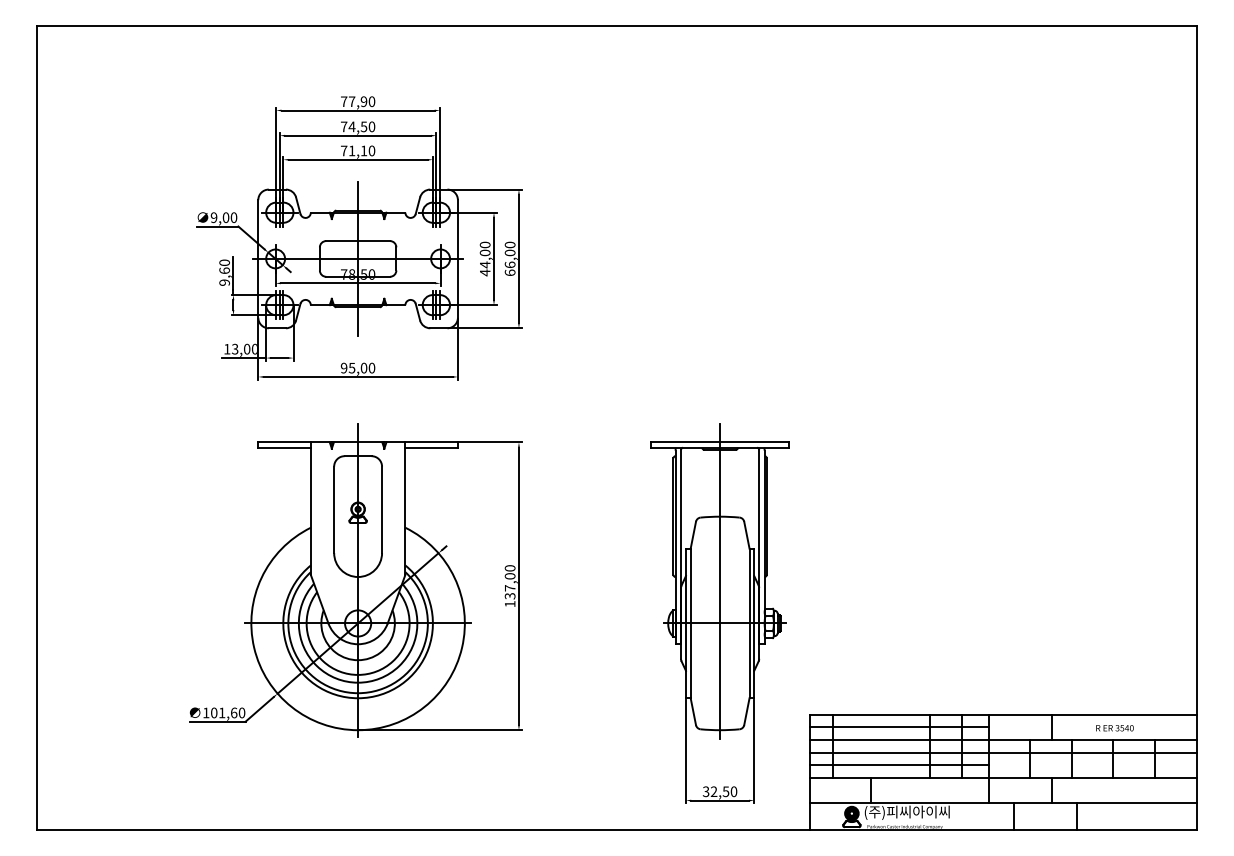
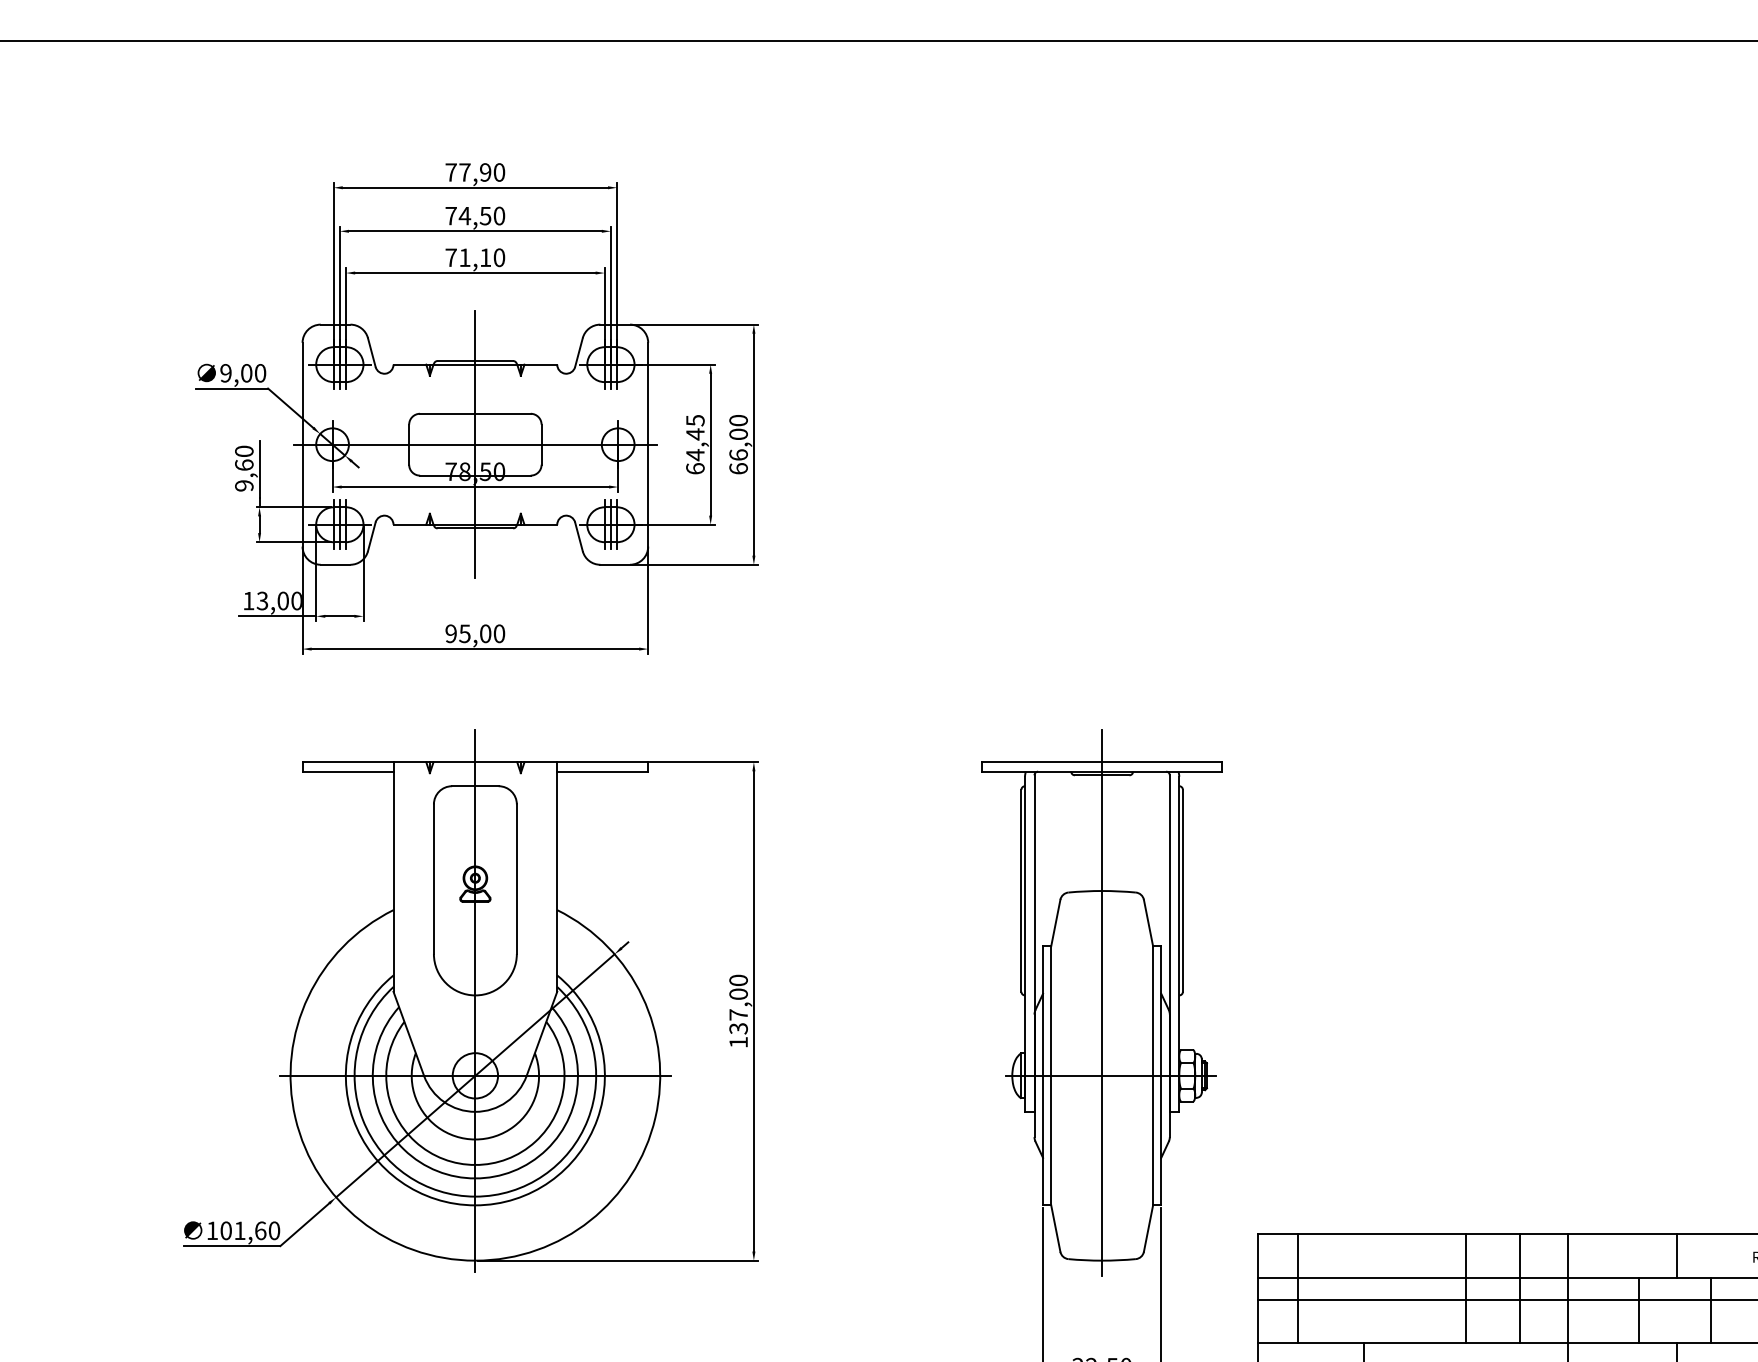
text: (484, 258) -> (694, 443), 44,00 -> 64,45
line: (899, 727) -> (1412, 1255), removed
line: (899, 765) -> (1412, 1321), removed

